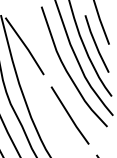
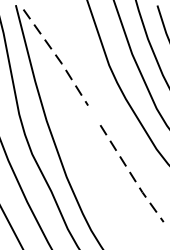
line: (26, 46) -> (58, 57), solid -> dashed
line: (70, 116) -> (132, 175), solid -> dashed

